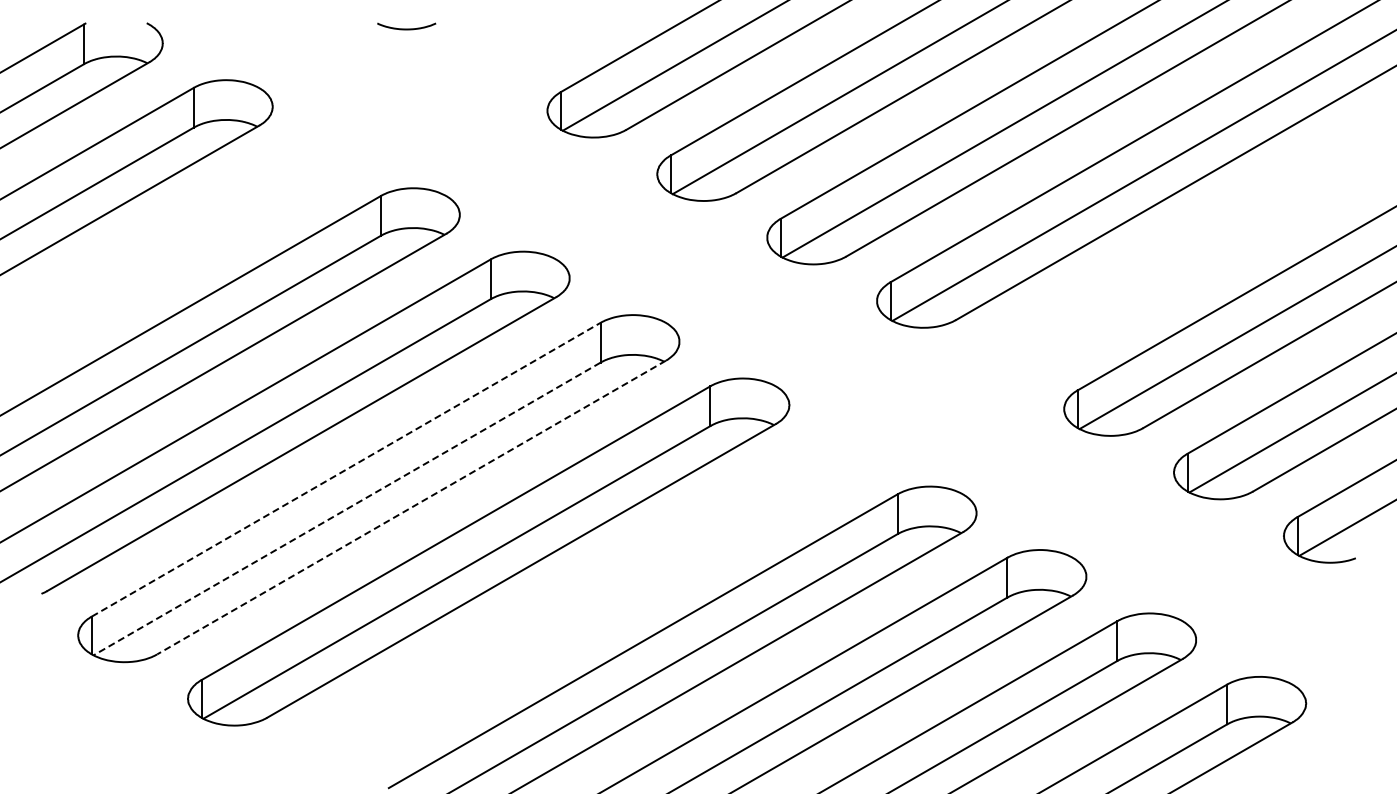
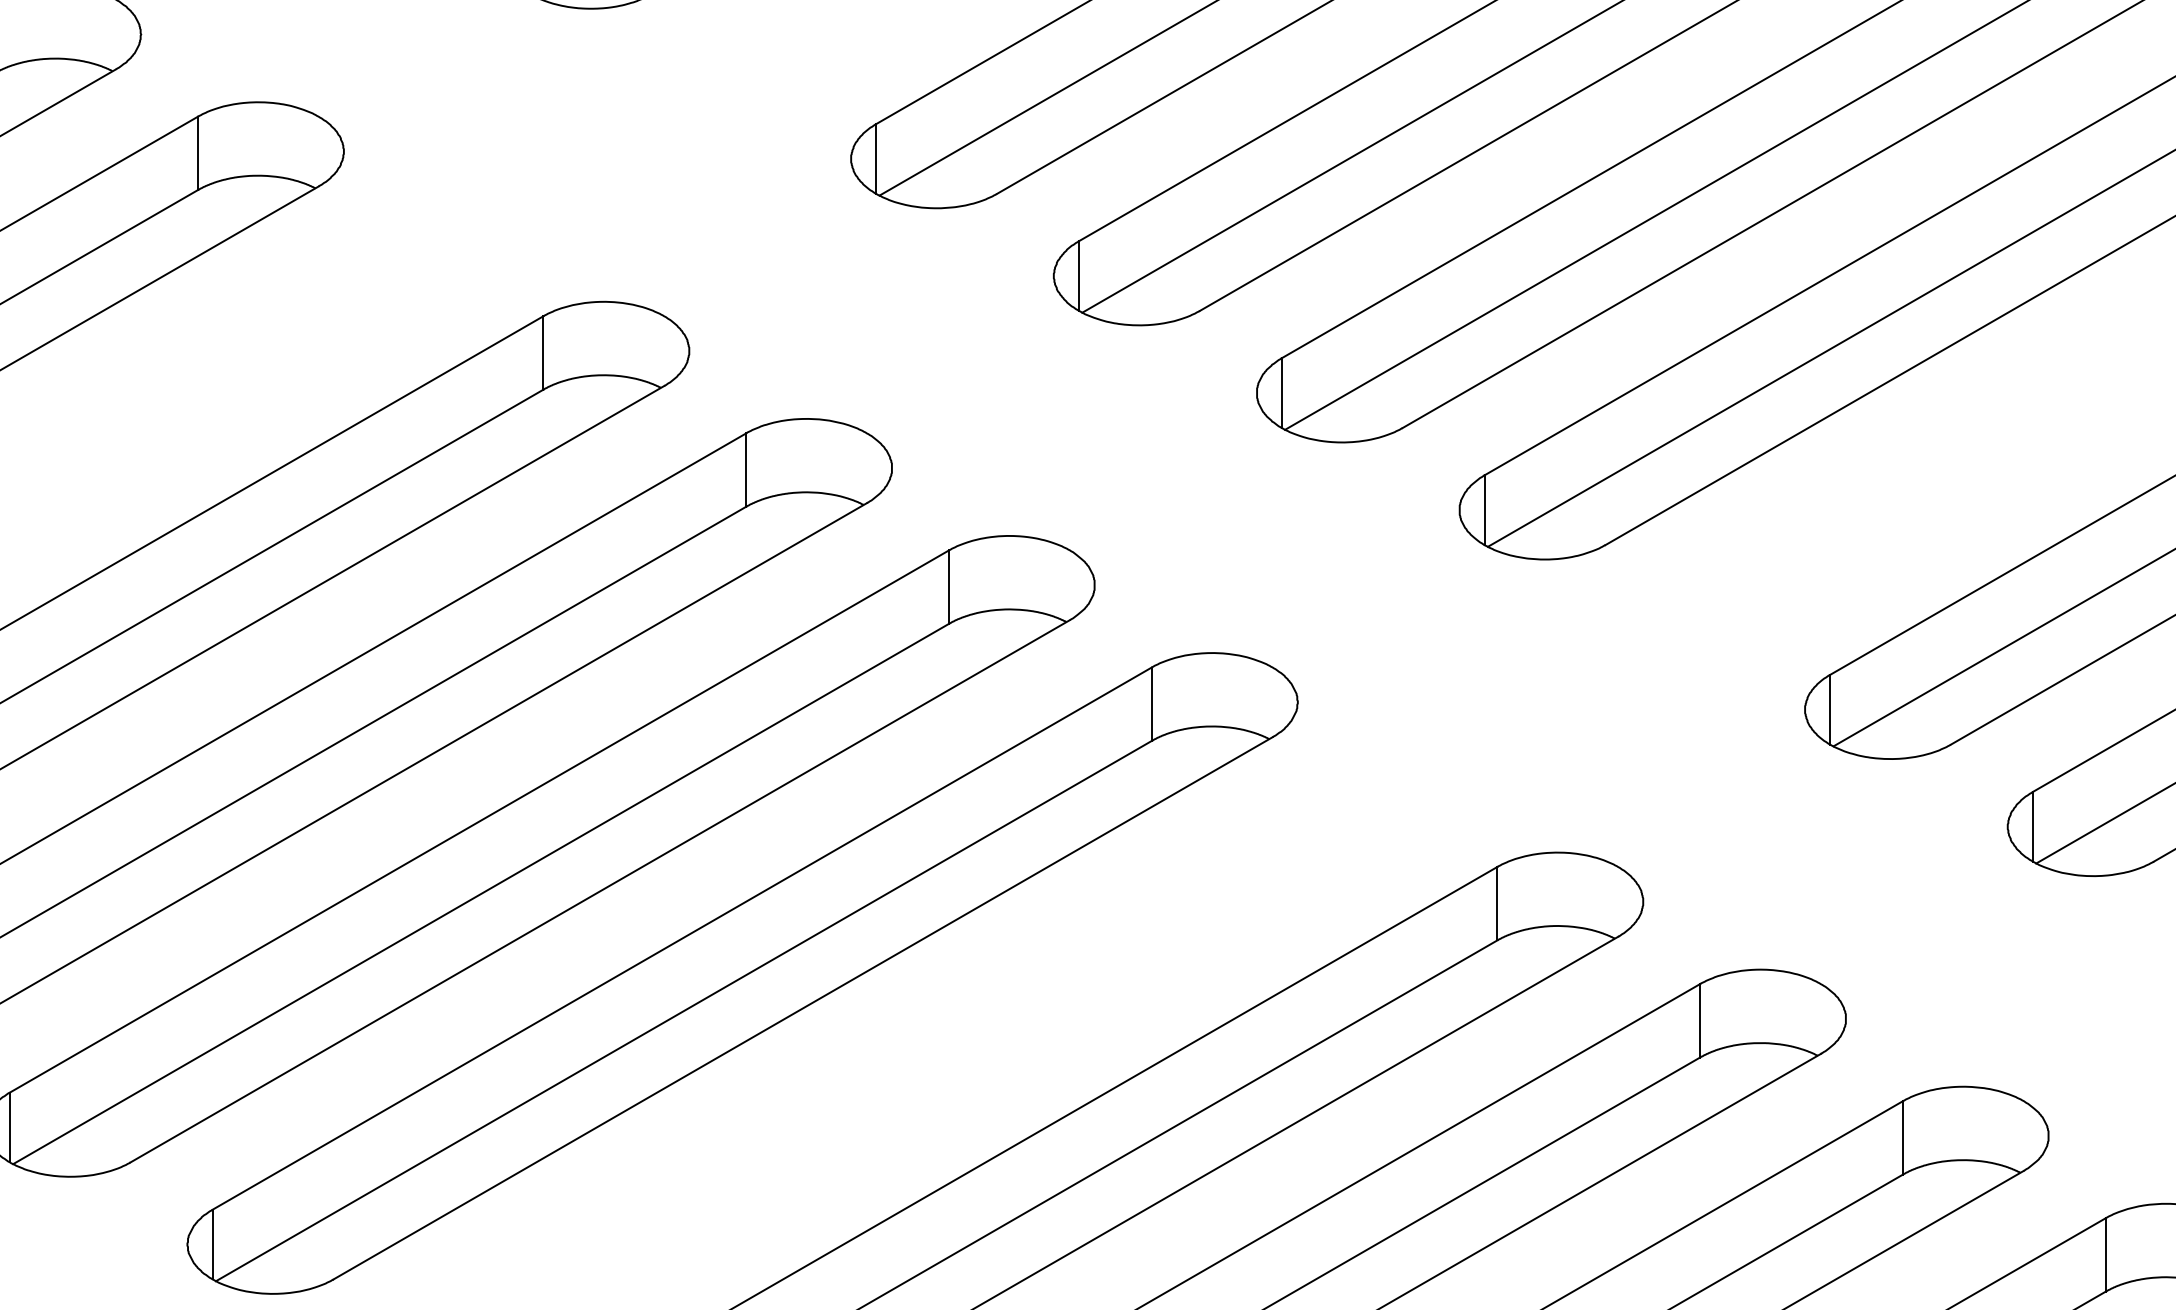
line: (346, 469) -> (480, 821), dashed -> solid
line: (411, 507) -> (600, 891), dashed -> solid
line: (347, 509) -> (481, 894), dashed -> solid

